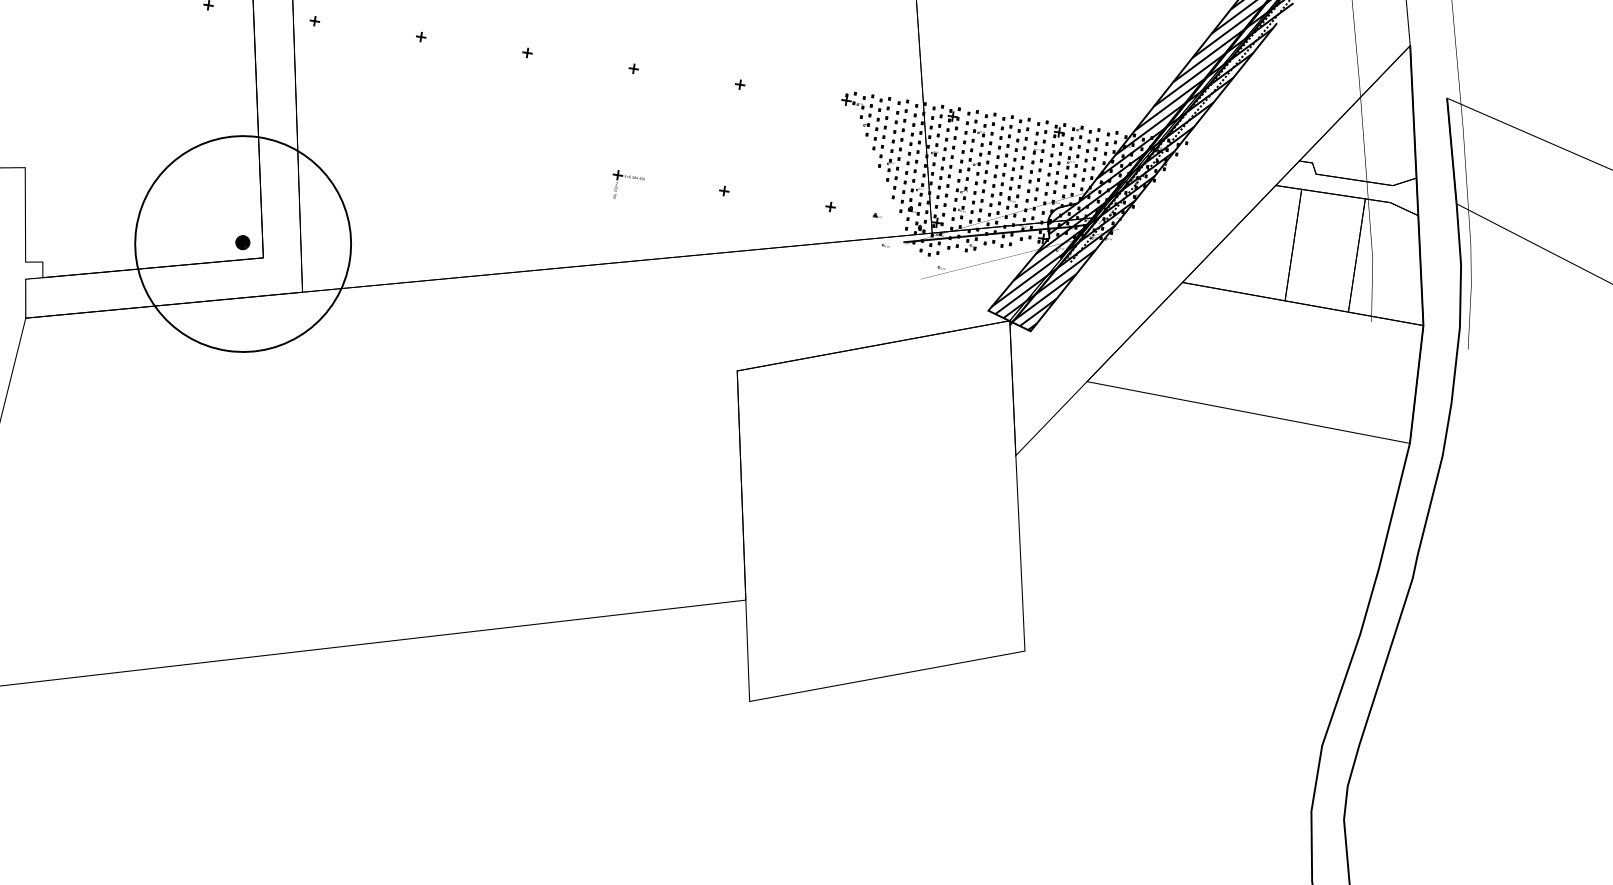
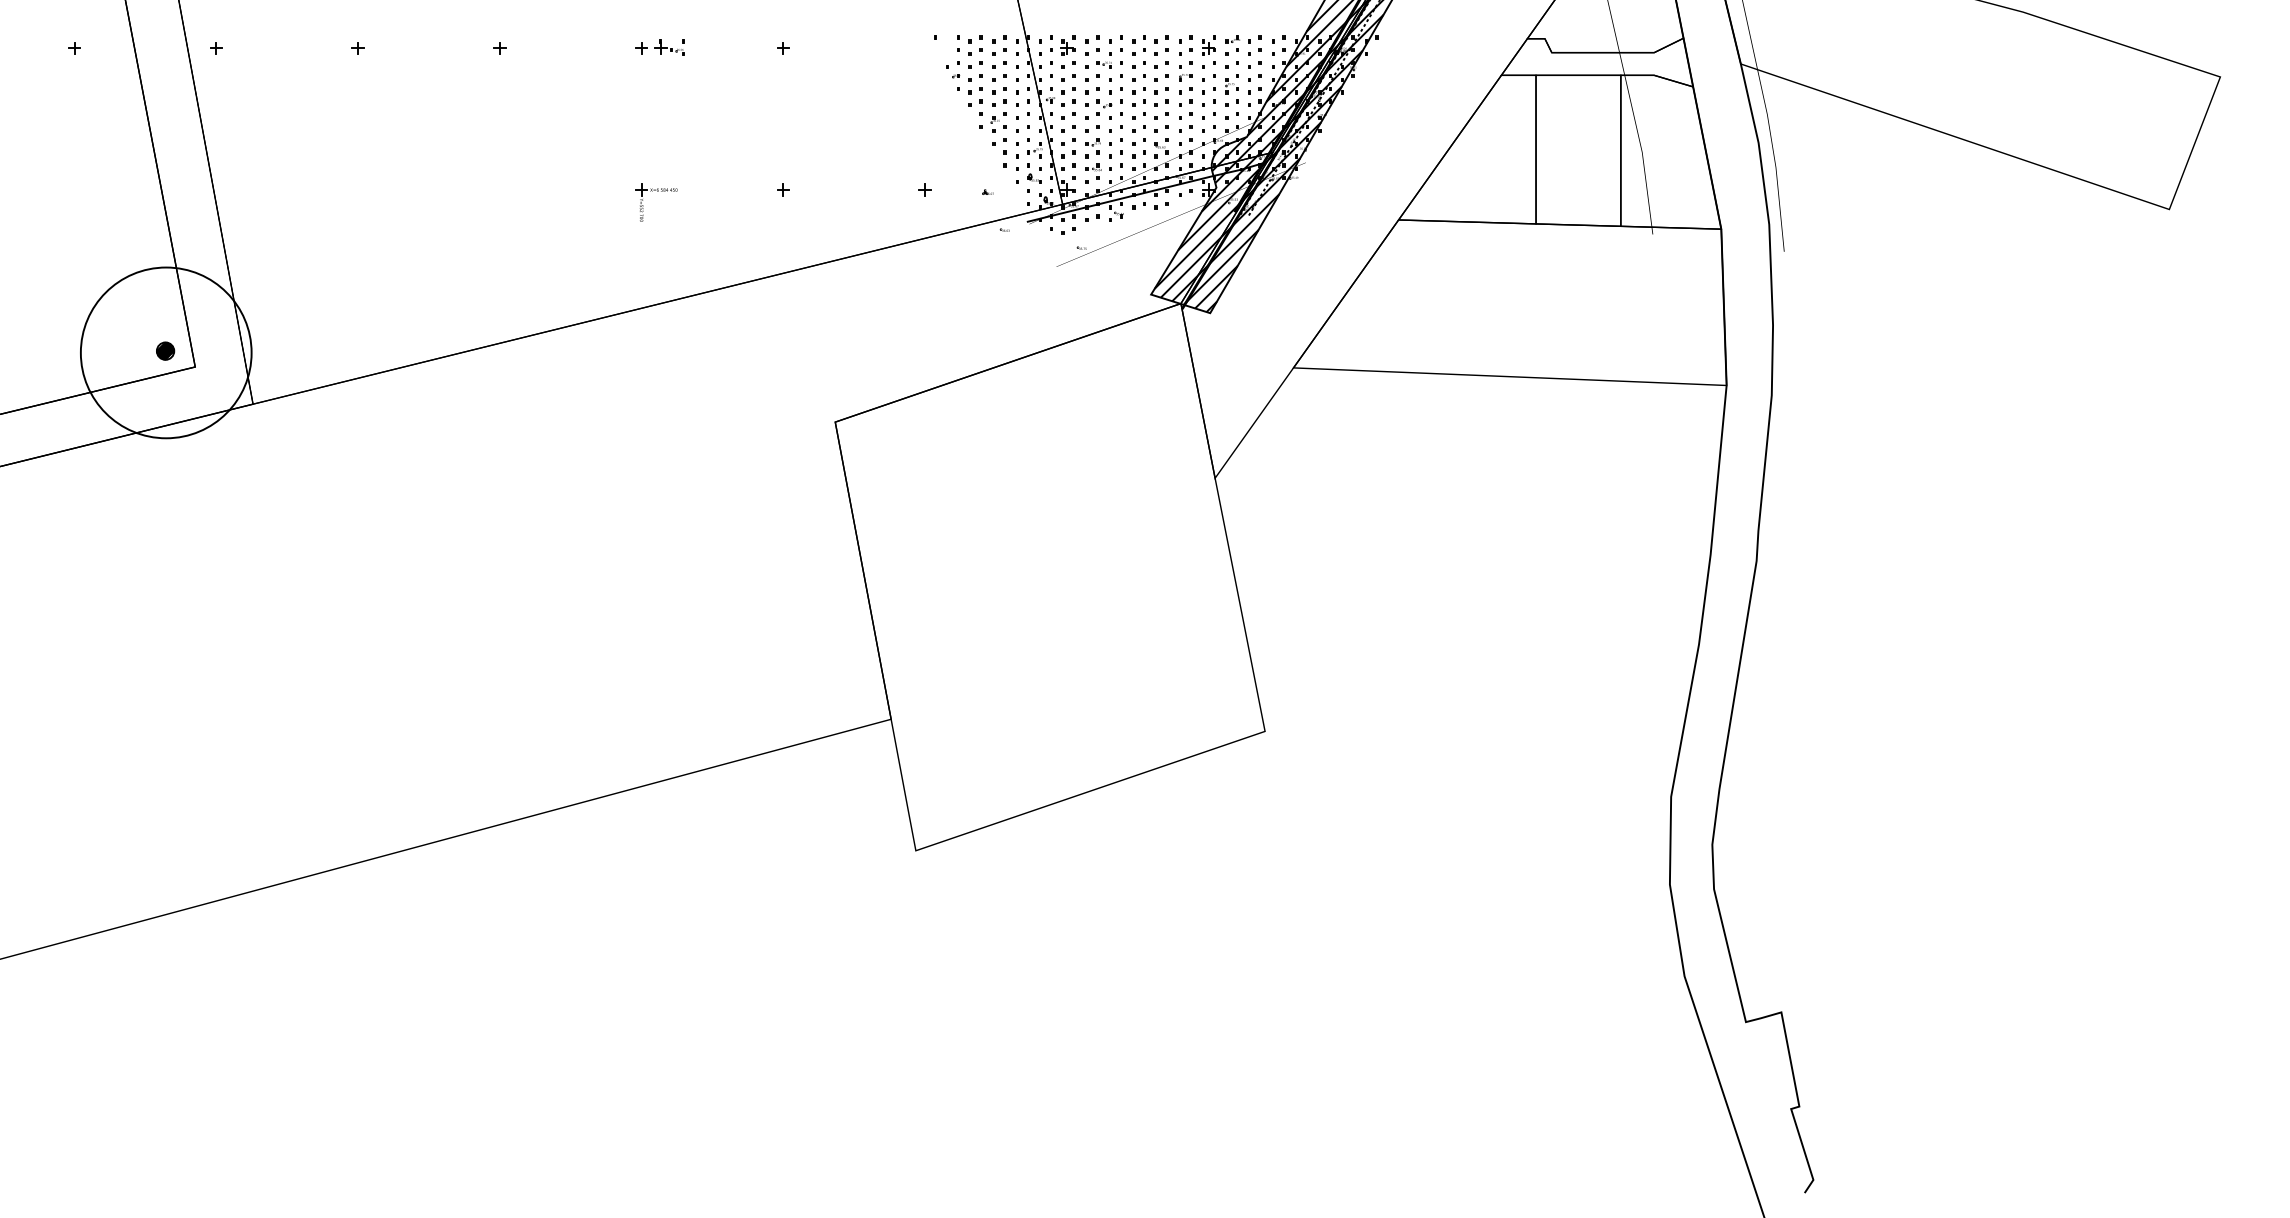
part: (852, 100) -> (669, 47), moved
circle: (242, 243) -> (165, 352), size x0.6

